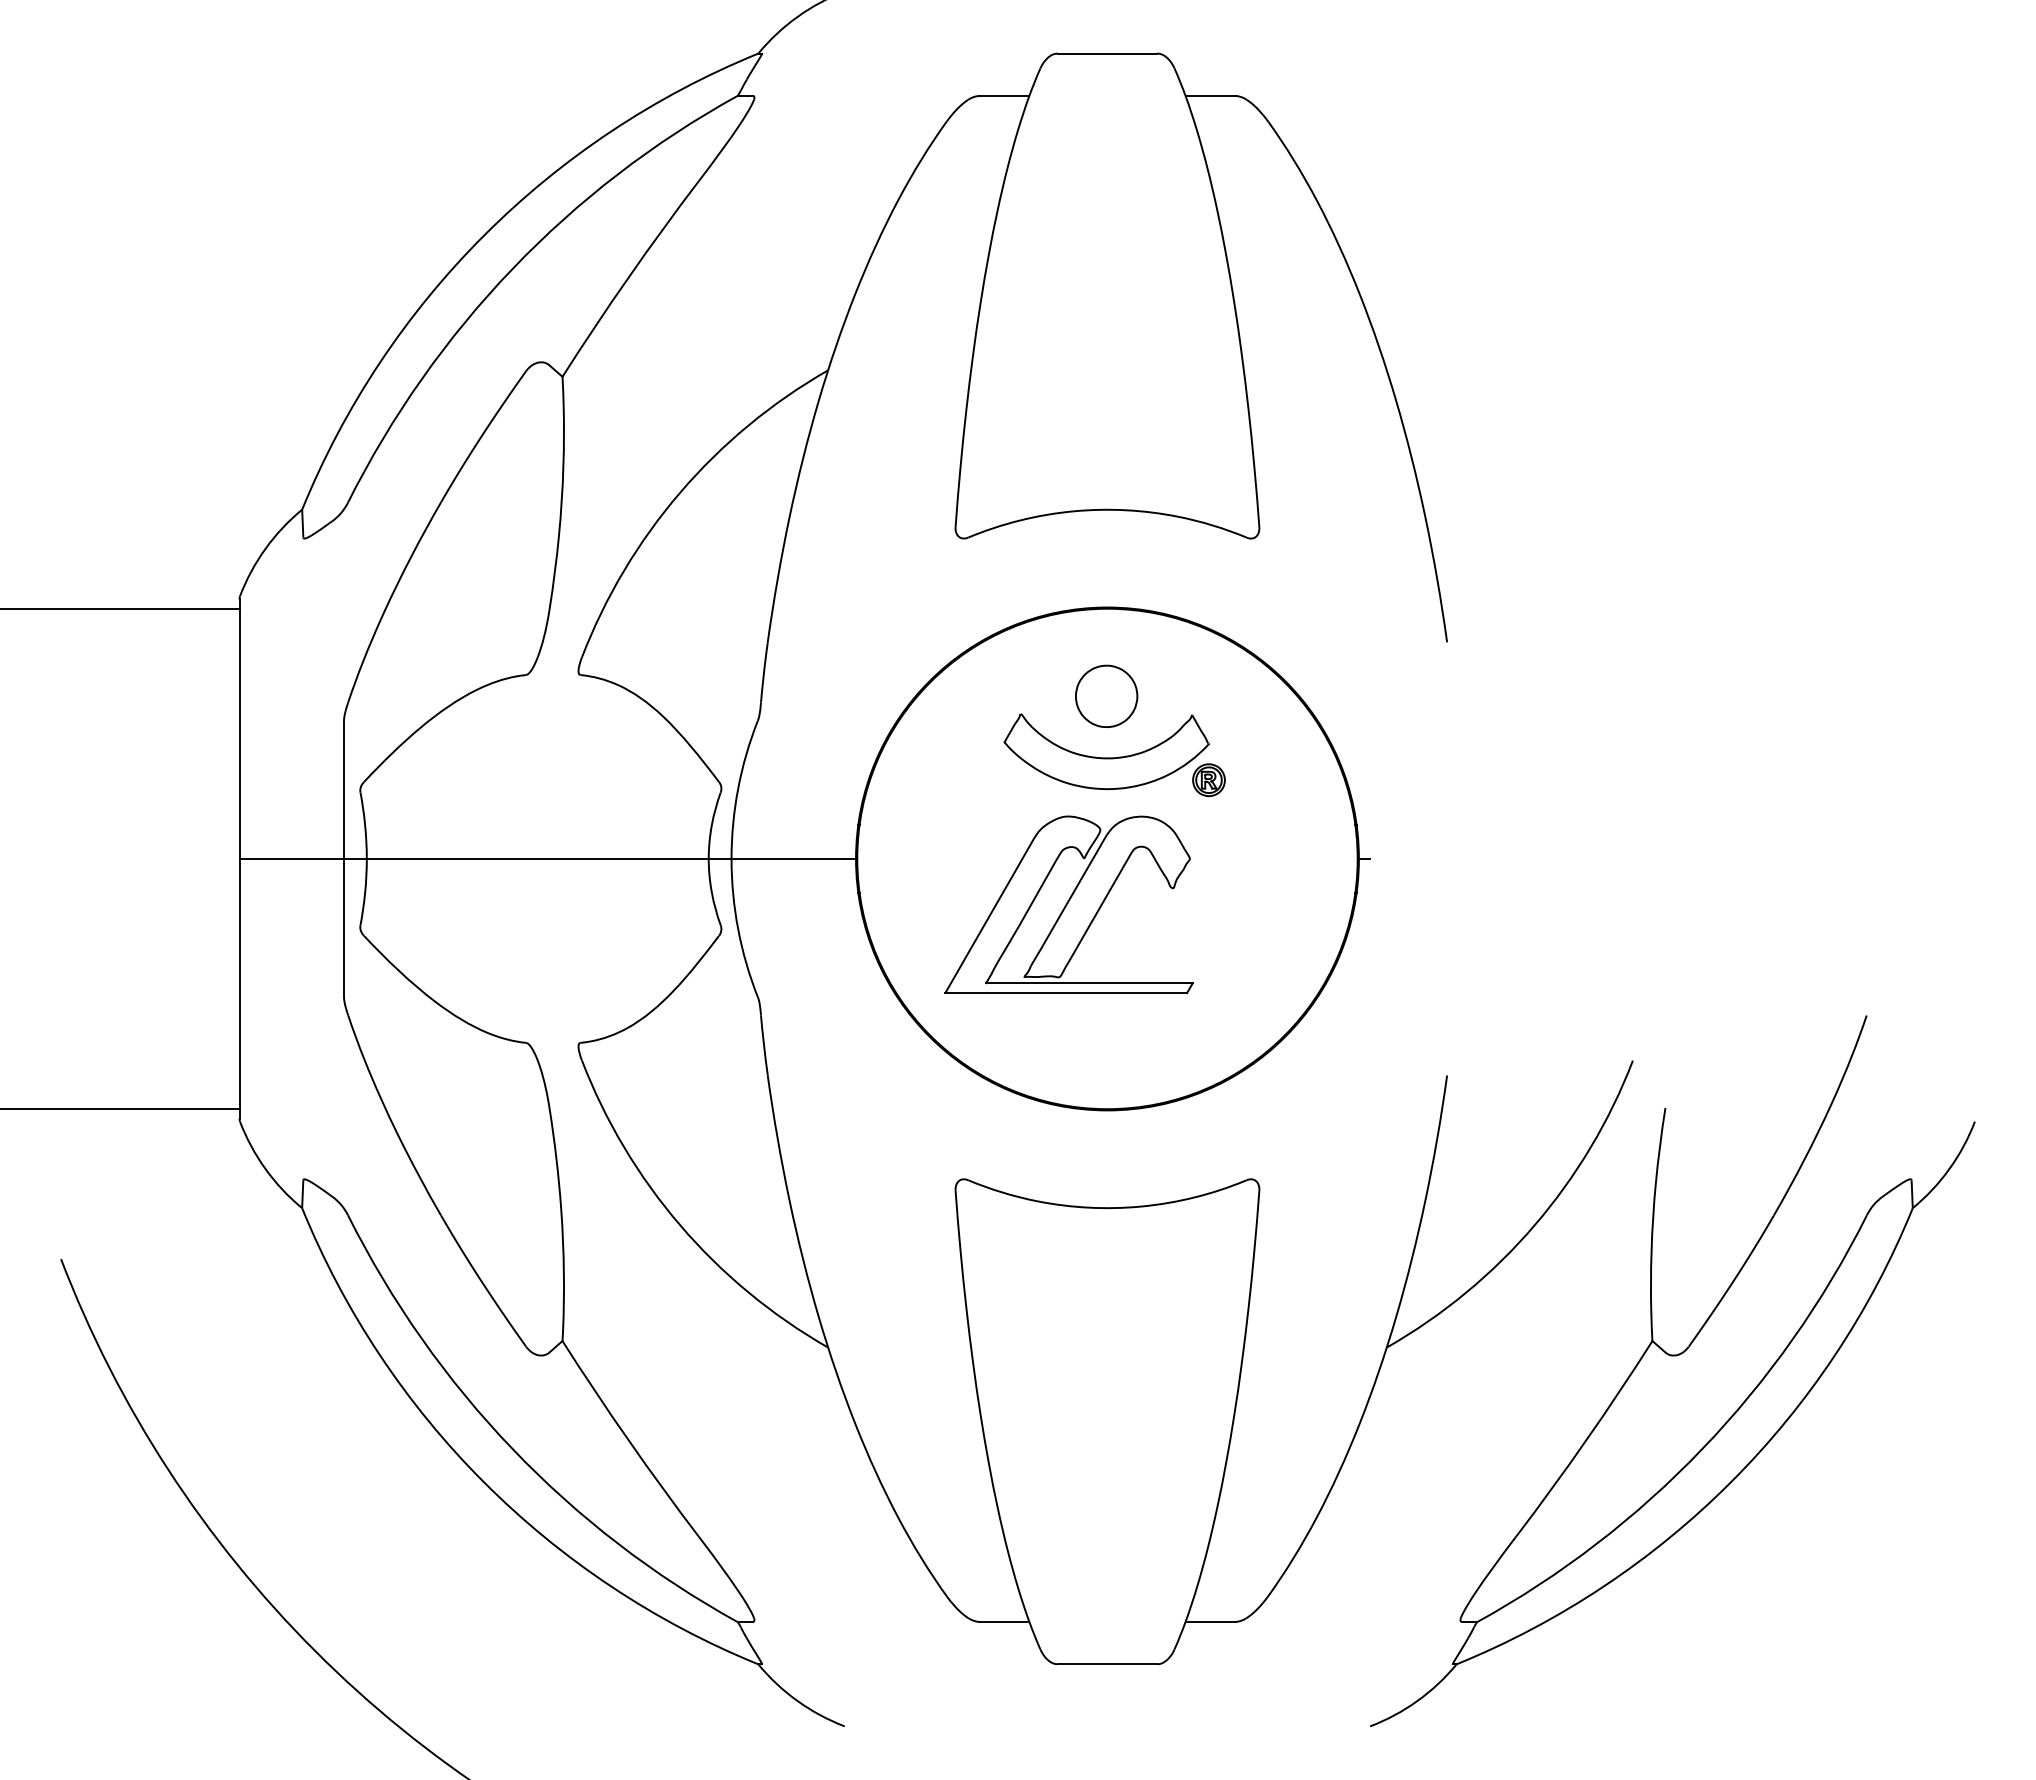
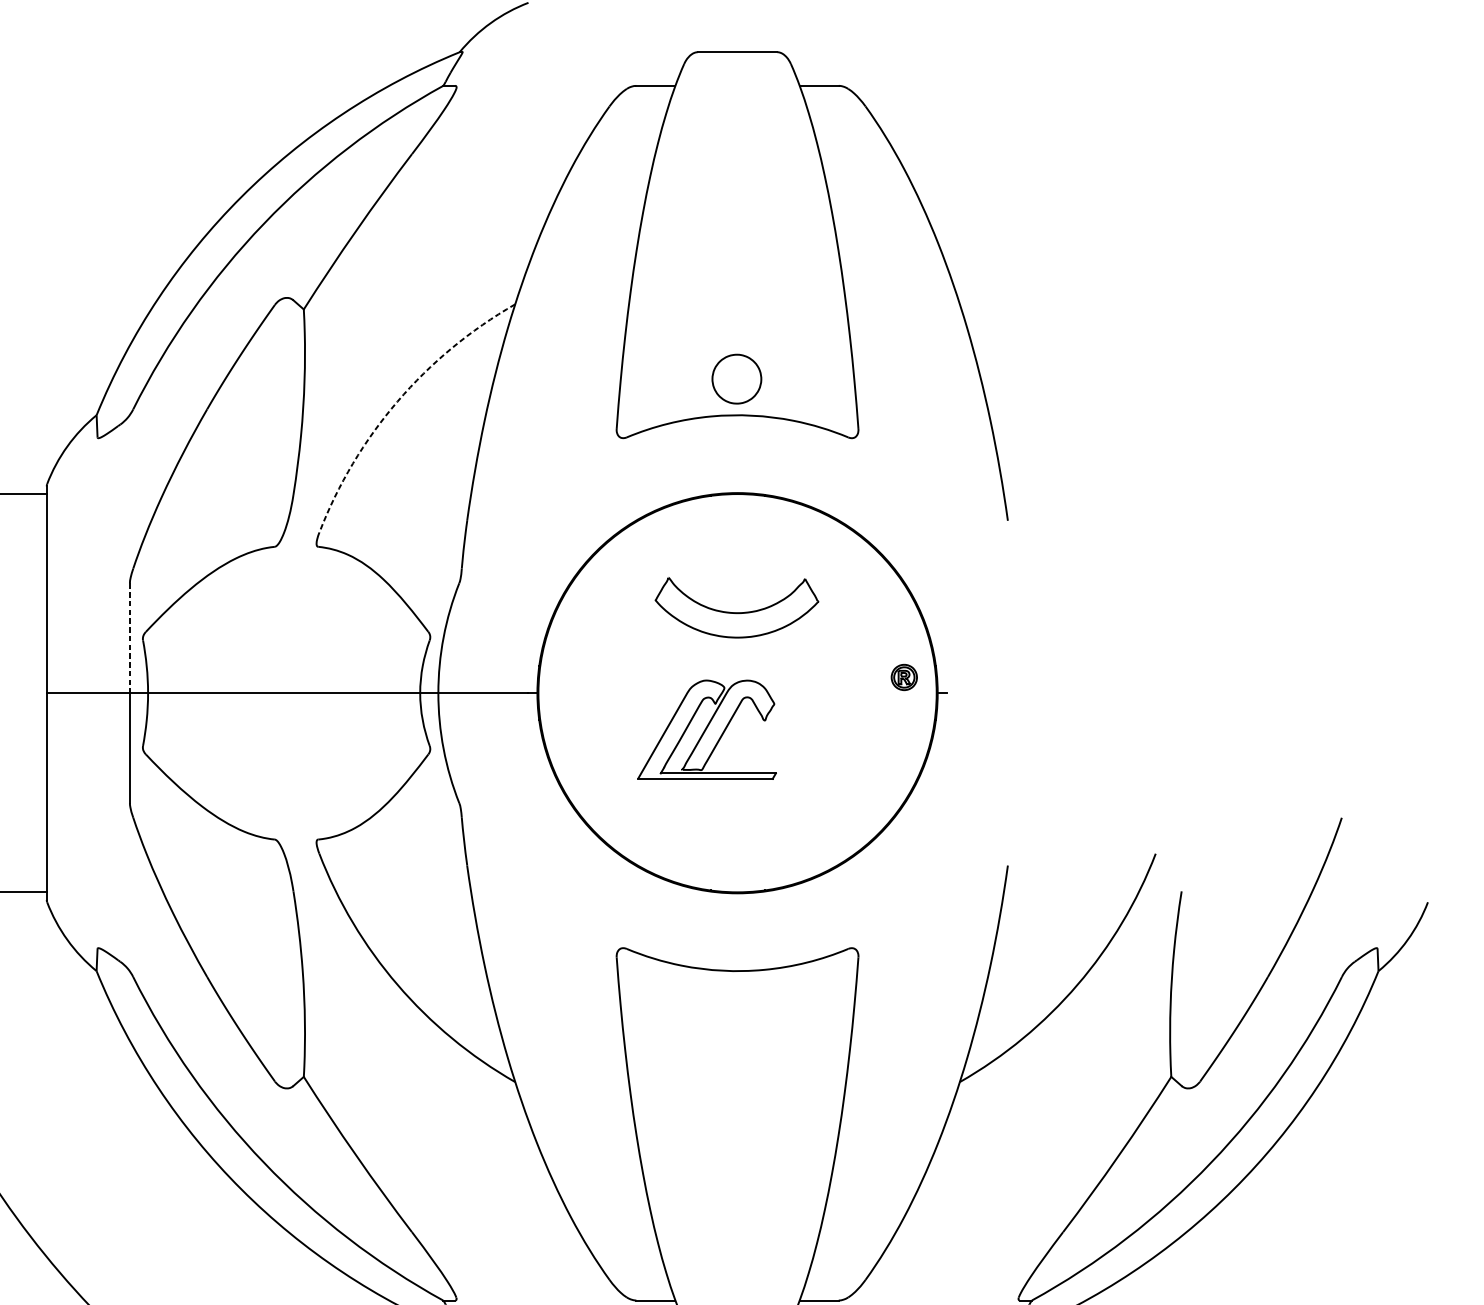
arc: (680, 492) -> (397, 401), solid -> dashed
part: (1106, 695) -> (736, 378), moved
part: (1208, 779) -> (903, 676), moved
line: (344, 790) -> (130, 638), solid -> dashed
part: (1068, 904) -> (706, 729), size x0.7

